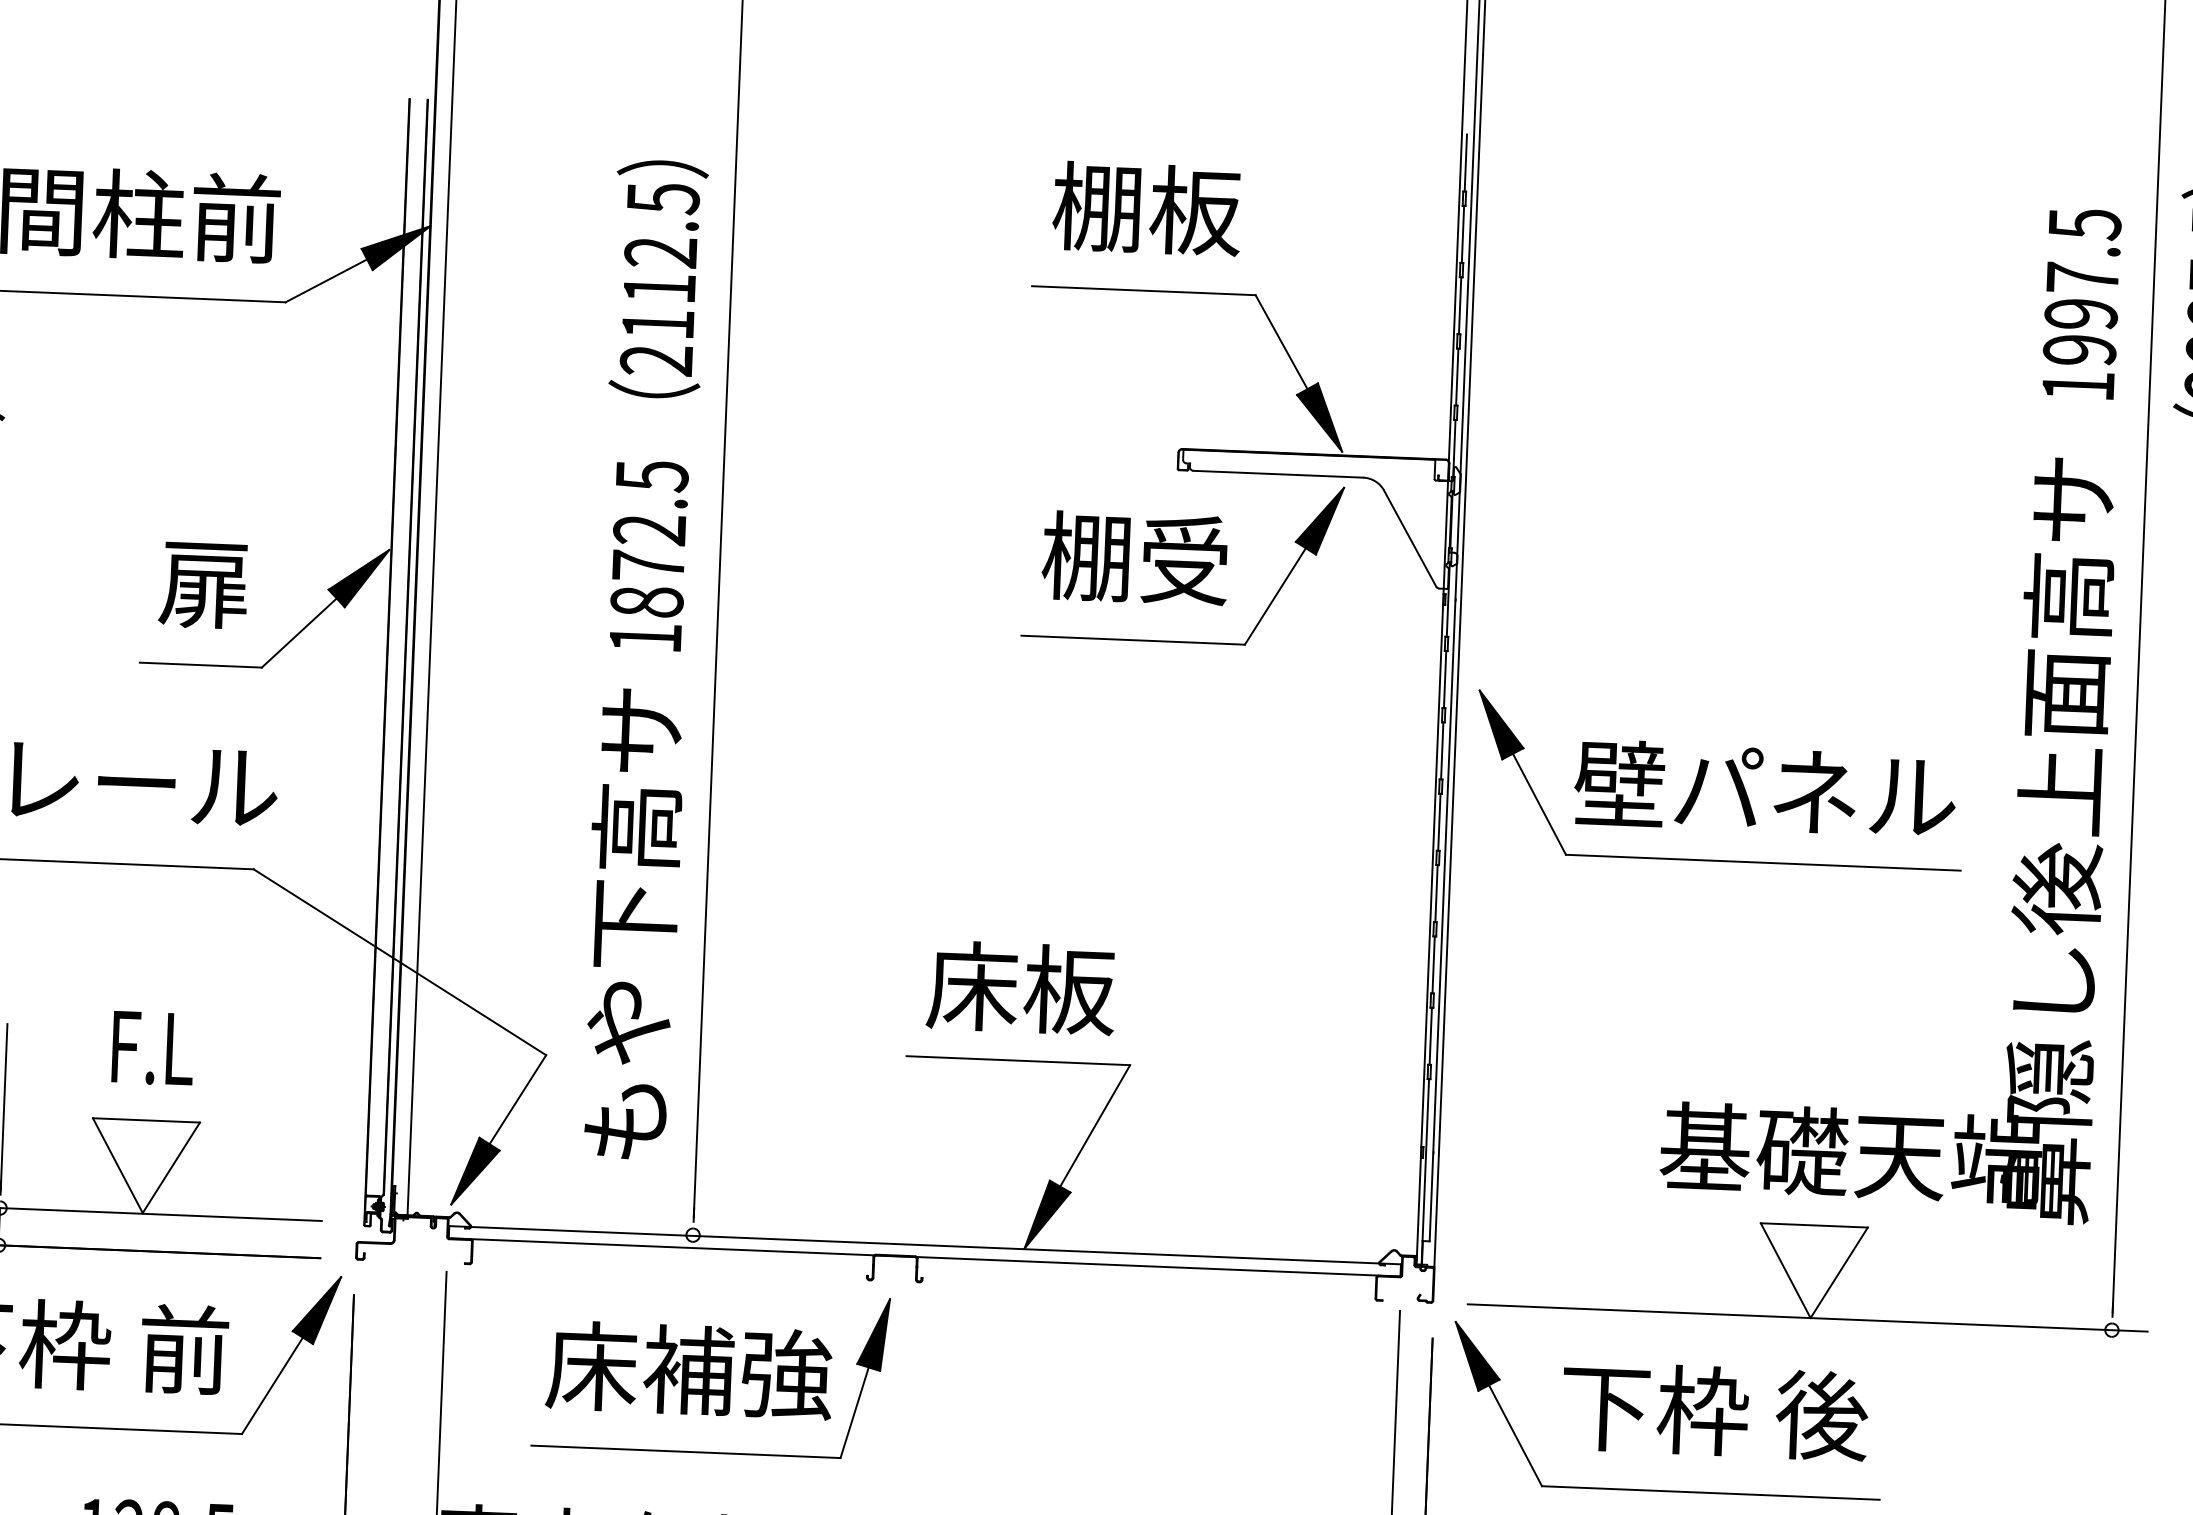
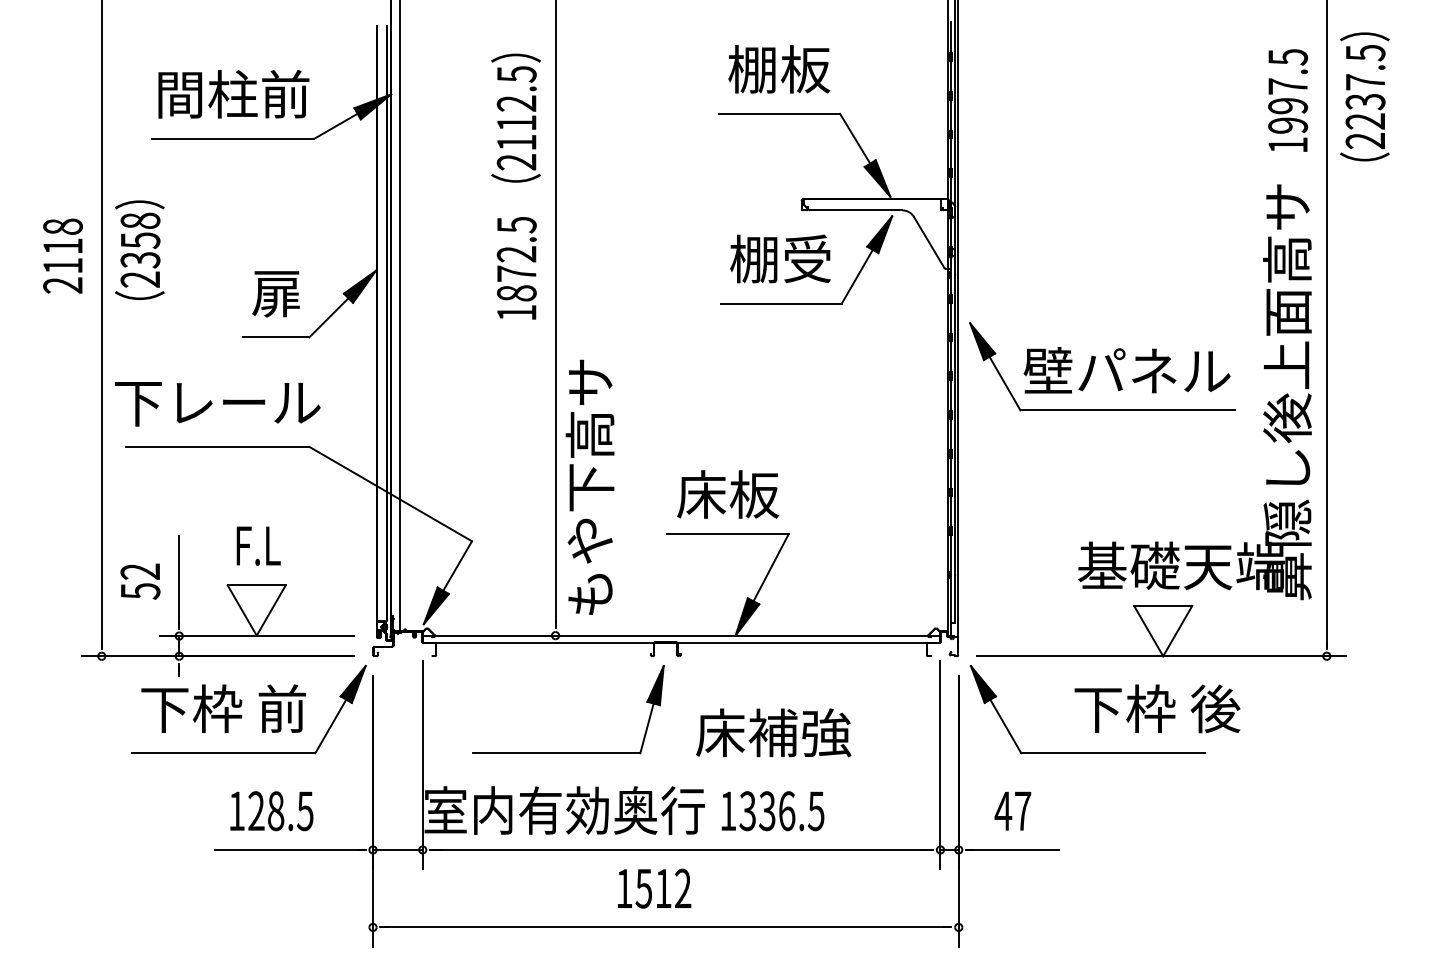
text: (631, 922) -> (589, 486), moved
text: (689, 1369) -> (773, 732), moved
text: (1715, 1410) -> (1157, 708), moved

